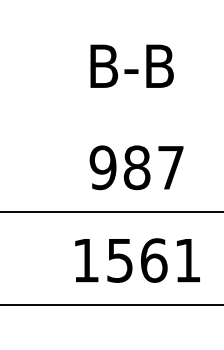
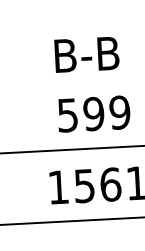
text: (131, 65) -> (86, 54), moved
text: (136, 167) -> (93, 113), 987 -> 599

